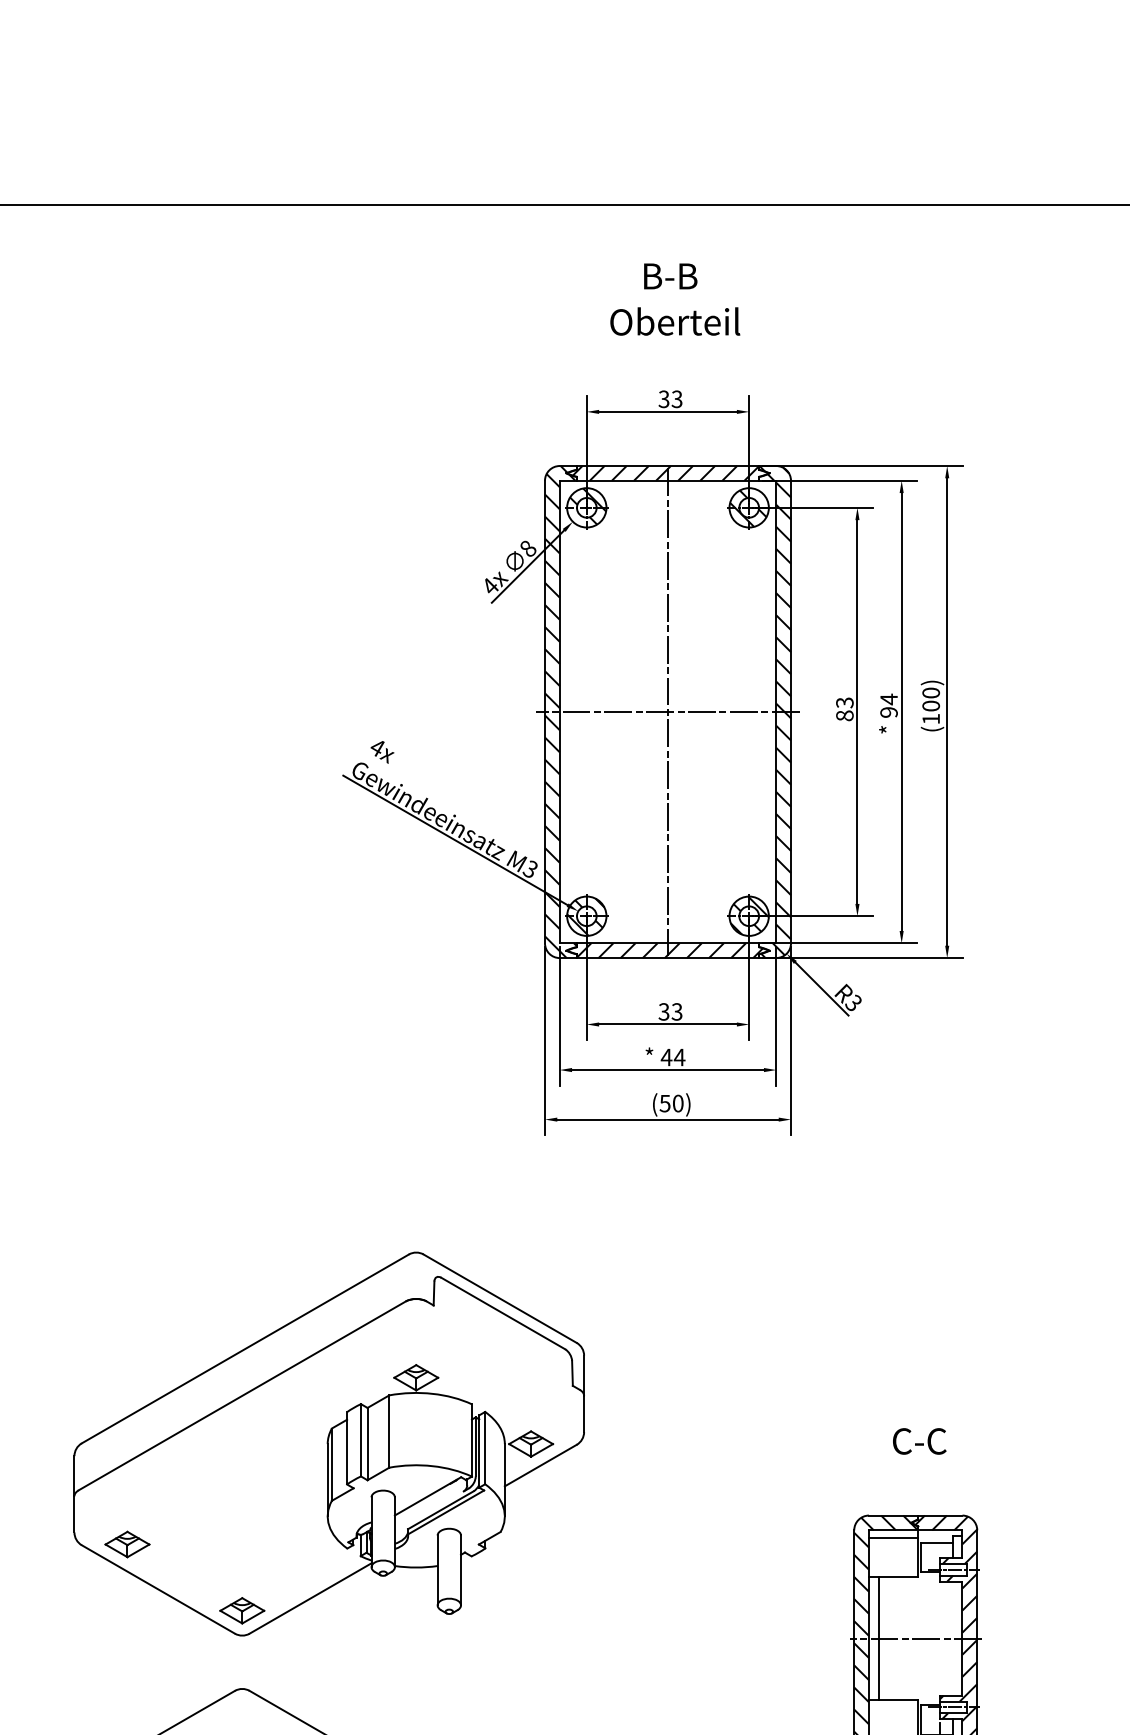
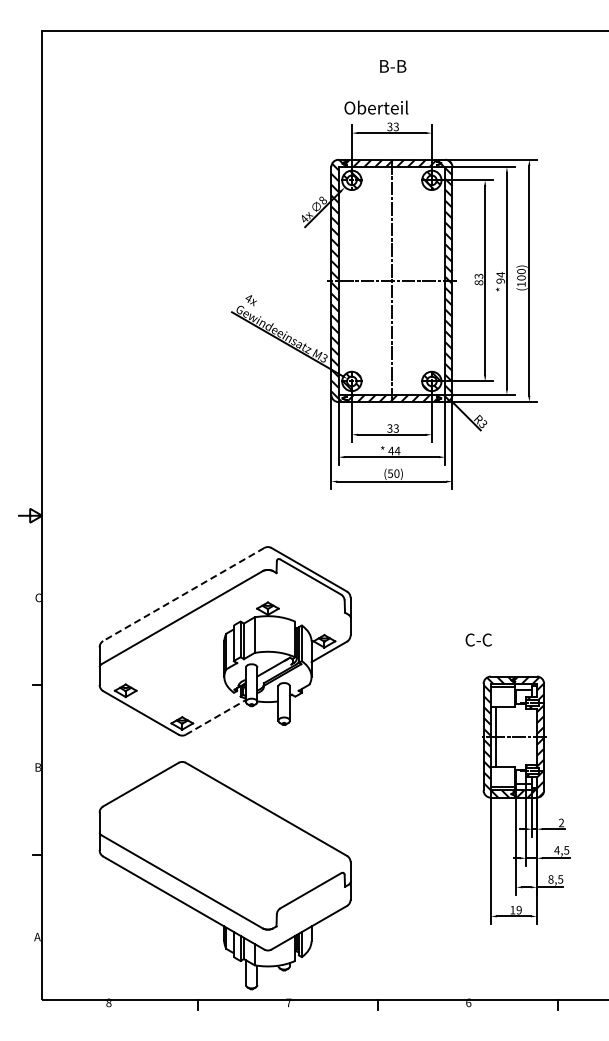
text: (675, 321) -> (376, 107), moved
line: (244, 1348) -> (183, 594), solid -> dashed
text: (919, 1440) -> (478, 639), moved
line: (309, 1598) -> (215, 717), solid -> dashed

